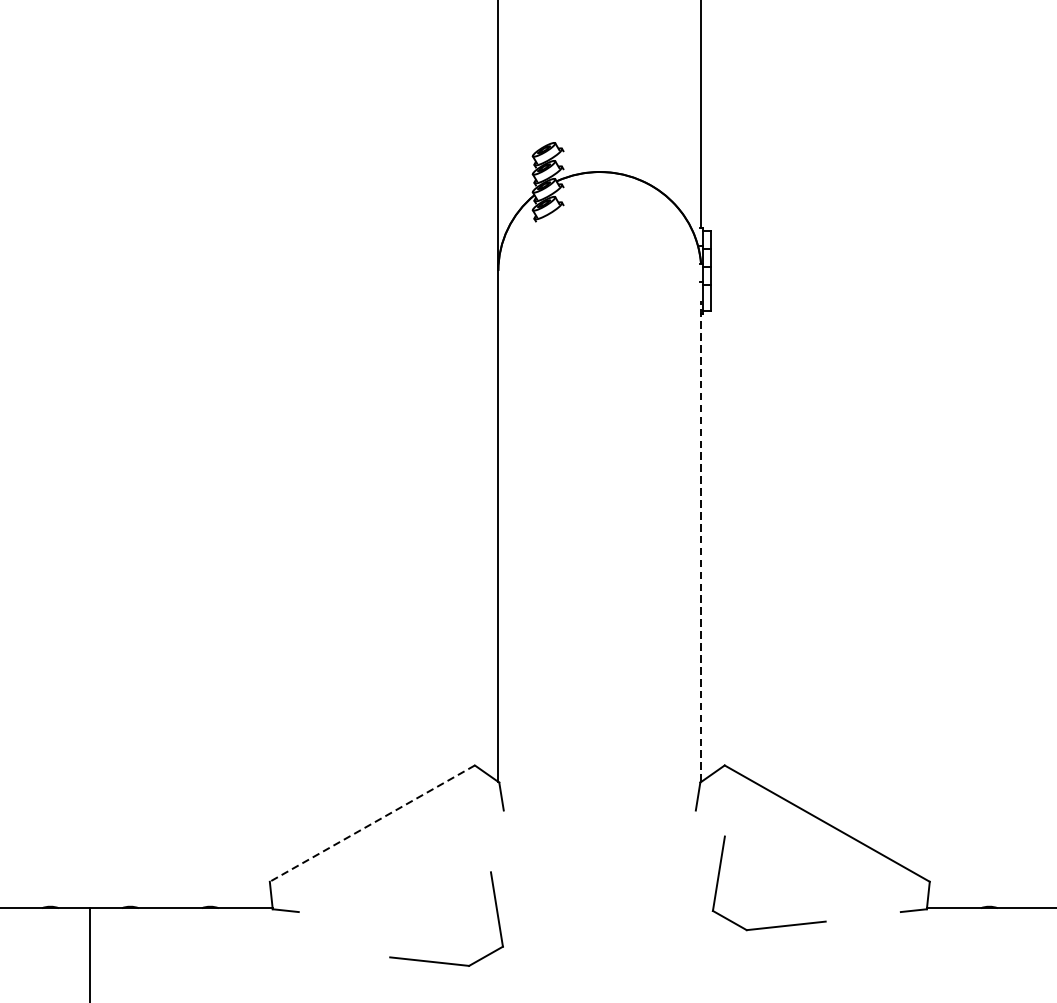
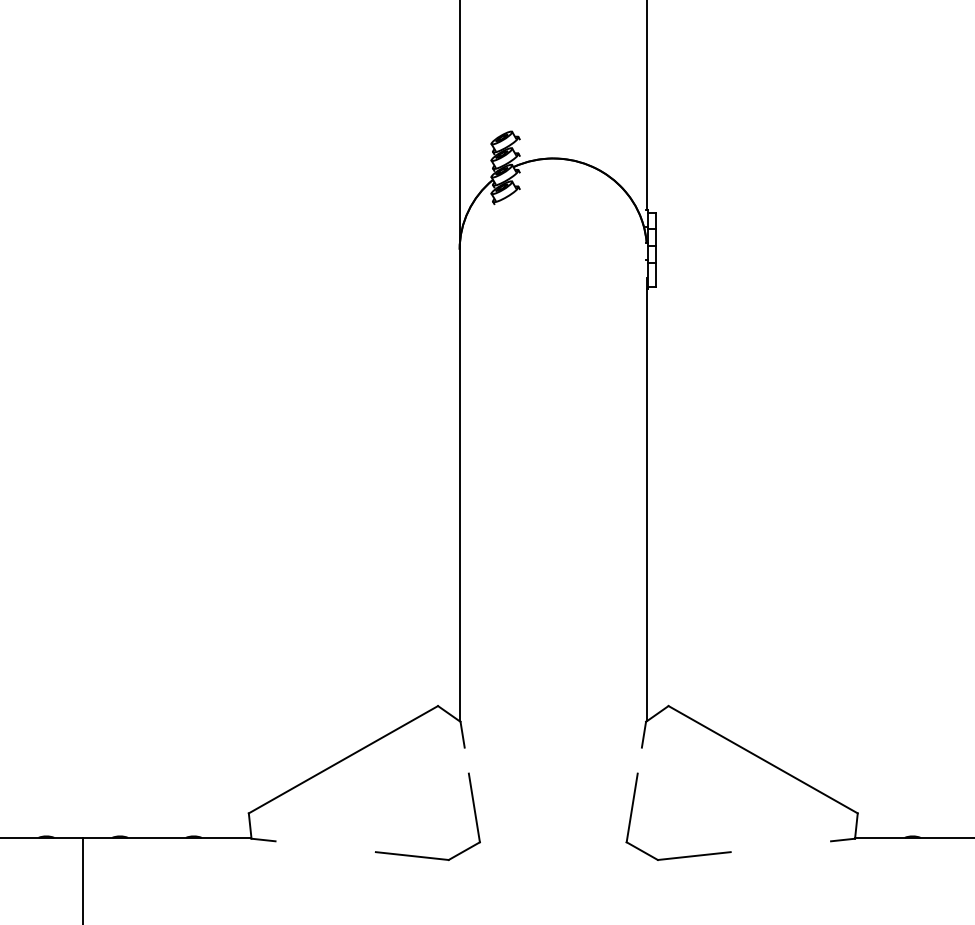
line: (700, 541) -> (646, 499), dashed -> solid
line: (372, 823) -> (343, 759), dashed -> solid
part: (769, 926) -> (678, 856), moved
part: (437, 961) -> (419, 855), moved

